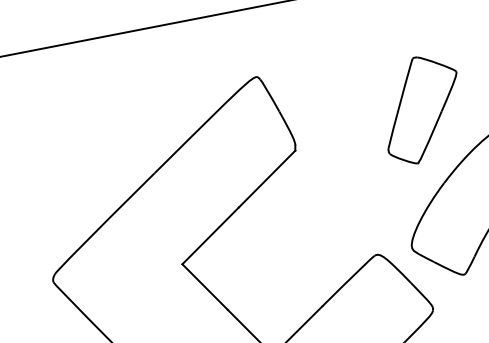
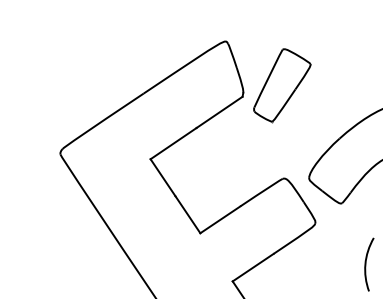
part: (422, 109) -> (282, 85), moved

